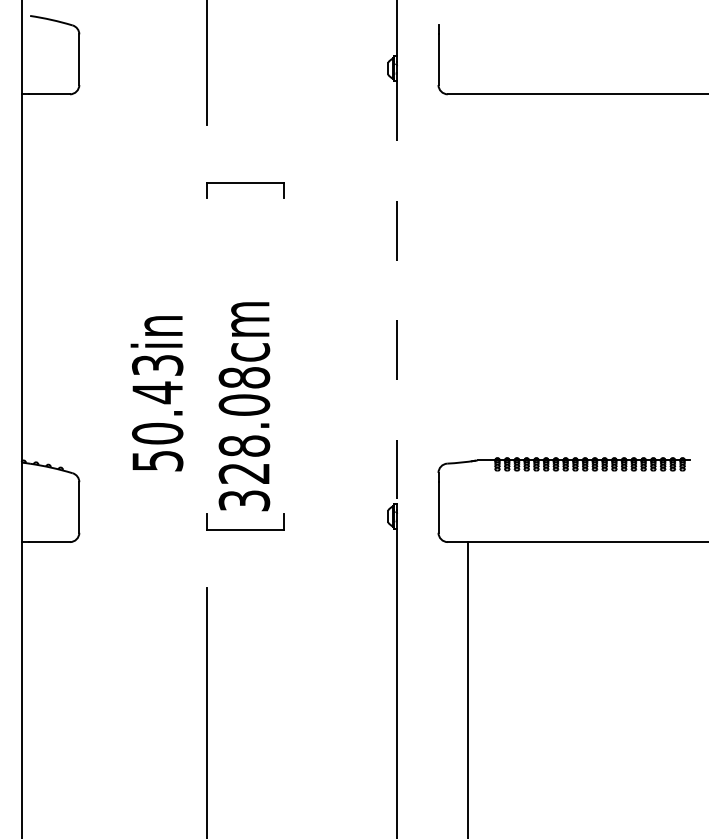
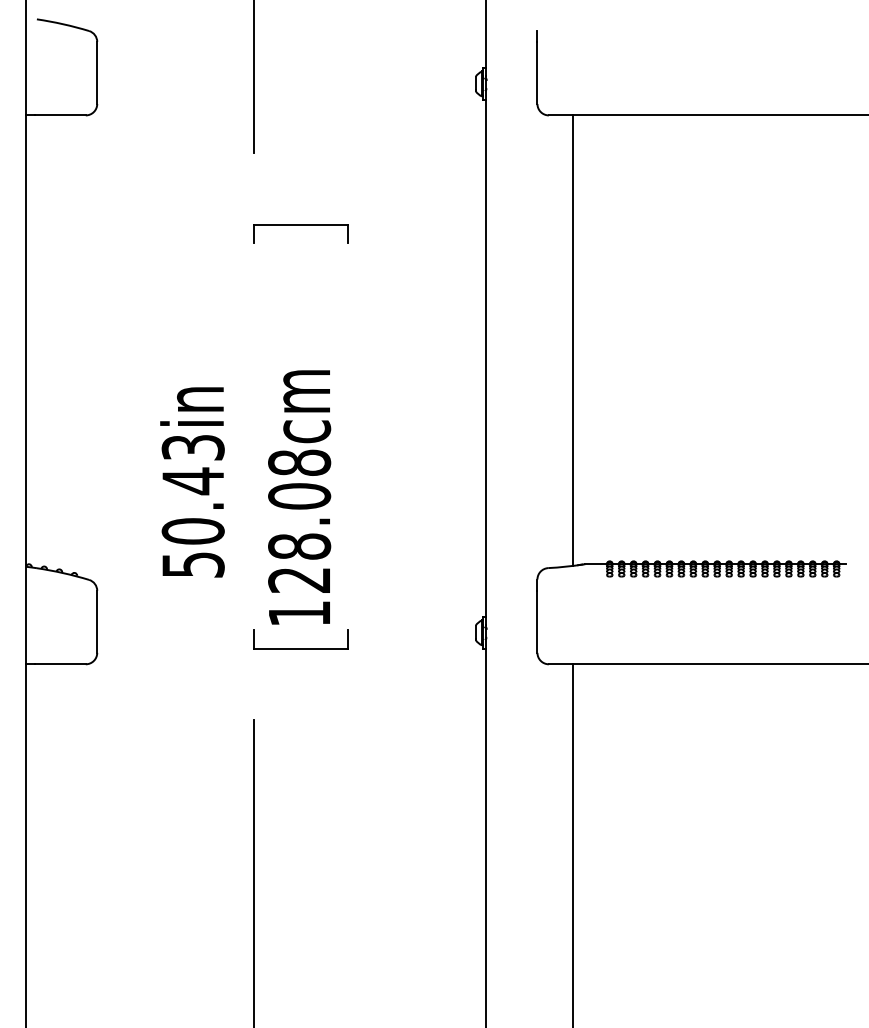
line: (467, 277) -> (573, 339), added
line: (396, 293) -> (485, 359), dashed -> solid
text: (244, 500) -> (299, 613), 328.08cm -> 128.08cm

